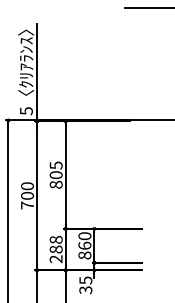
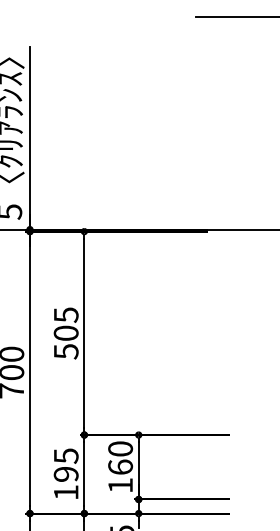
text: (55, 184) -> (64, 351), 805 -> 505
text: (55, 249) -> (64, 474), 288 -> 195
text: (84, 255) -> (119, 485), 860 -> 160

